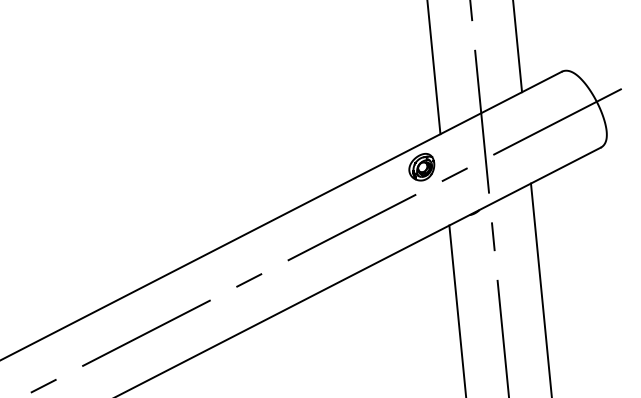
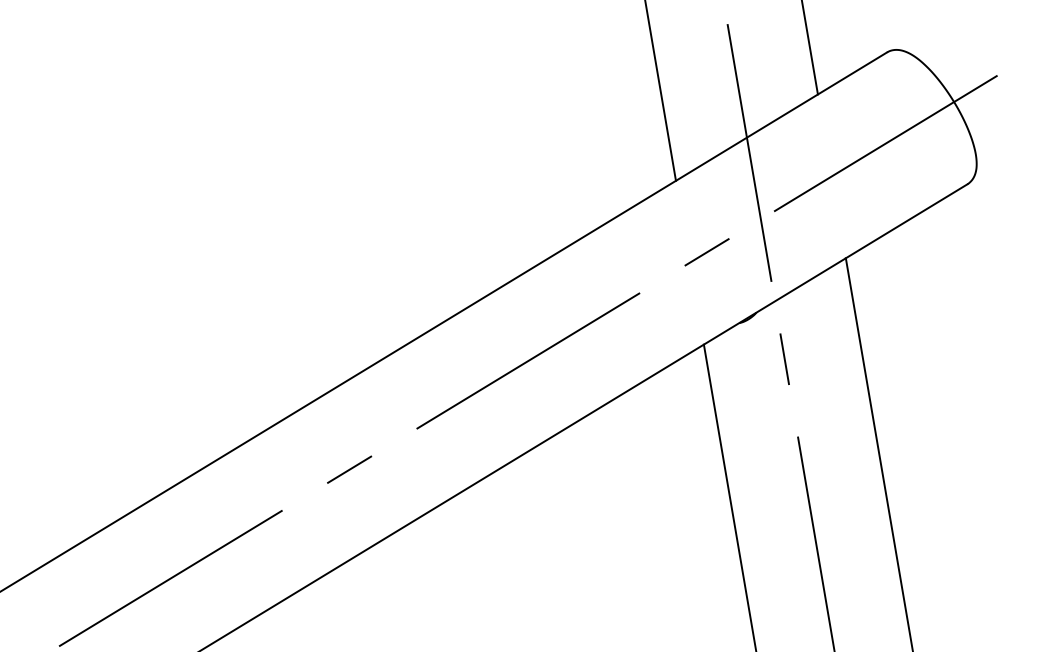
part: (421, 167) -> (646, 243), removed

